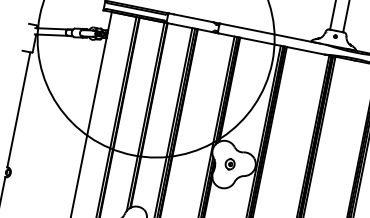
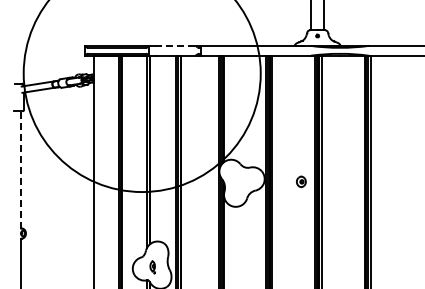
line: (194, 18) -> (175, 45), solid -> dashed
line: (18, 109) -> (21, 169), solid -> dashed
part: (230, 163) -> (301, 181), moved

